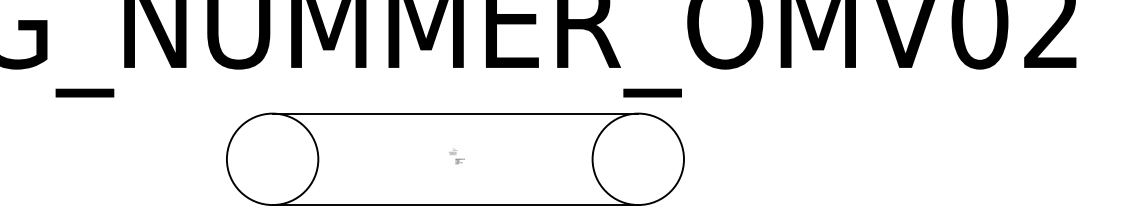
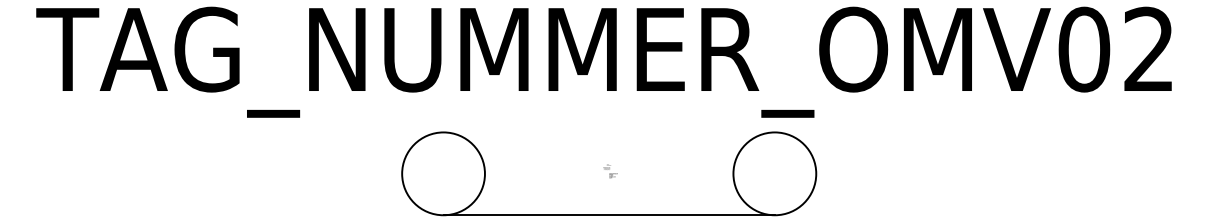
line: (454, 113) -> (608, 132), removed

